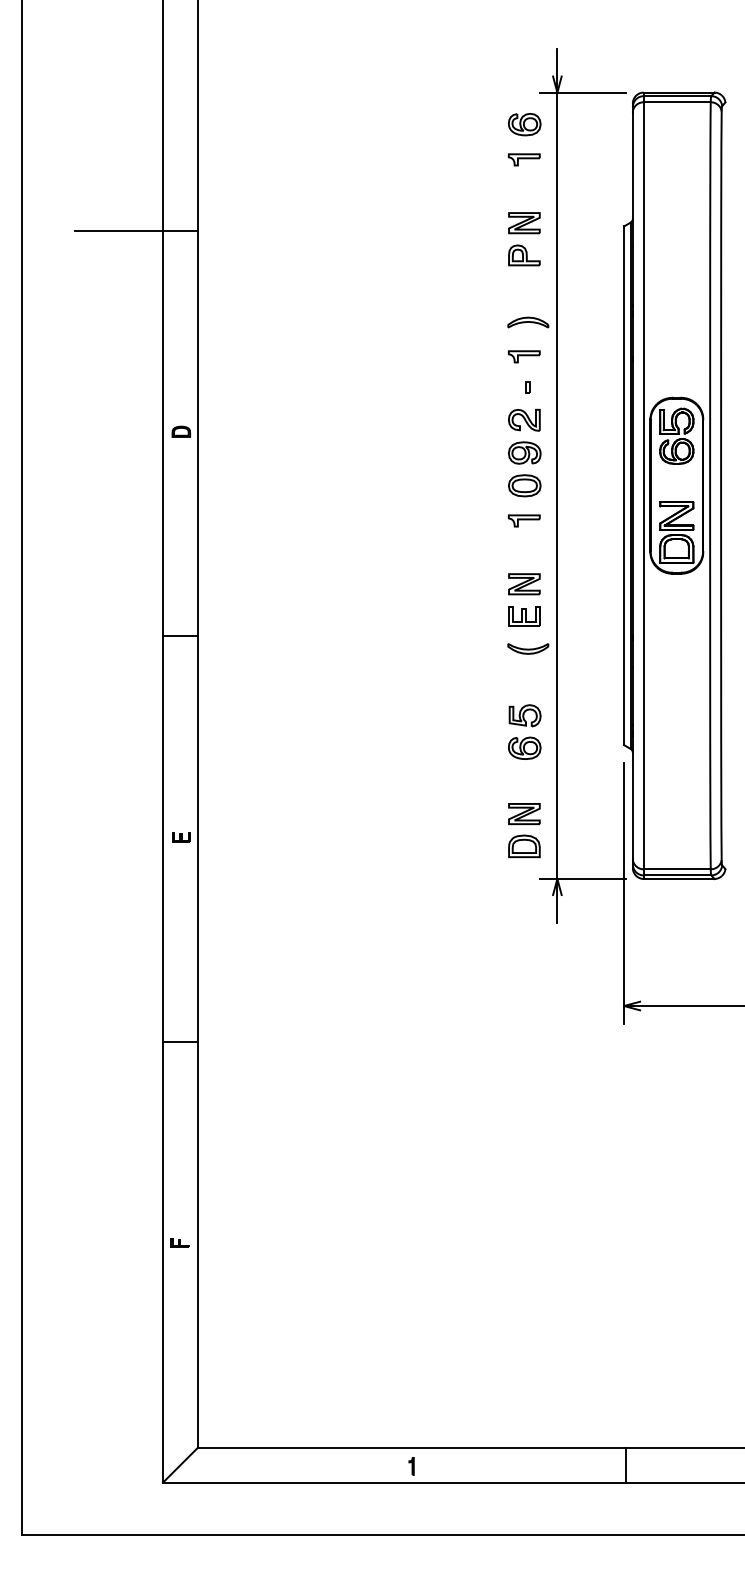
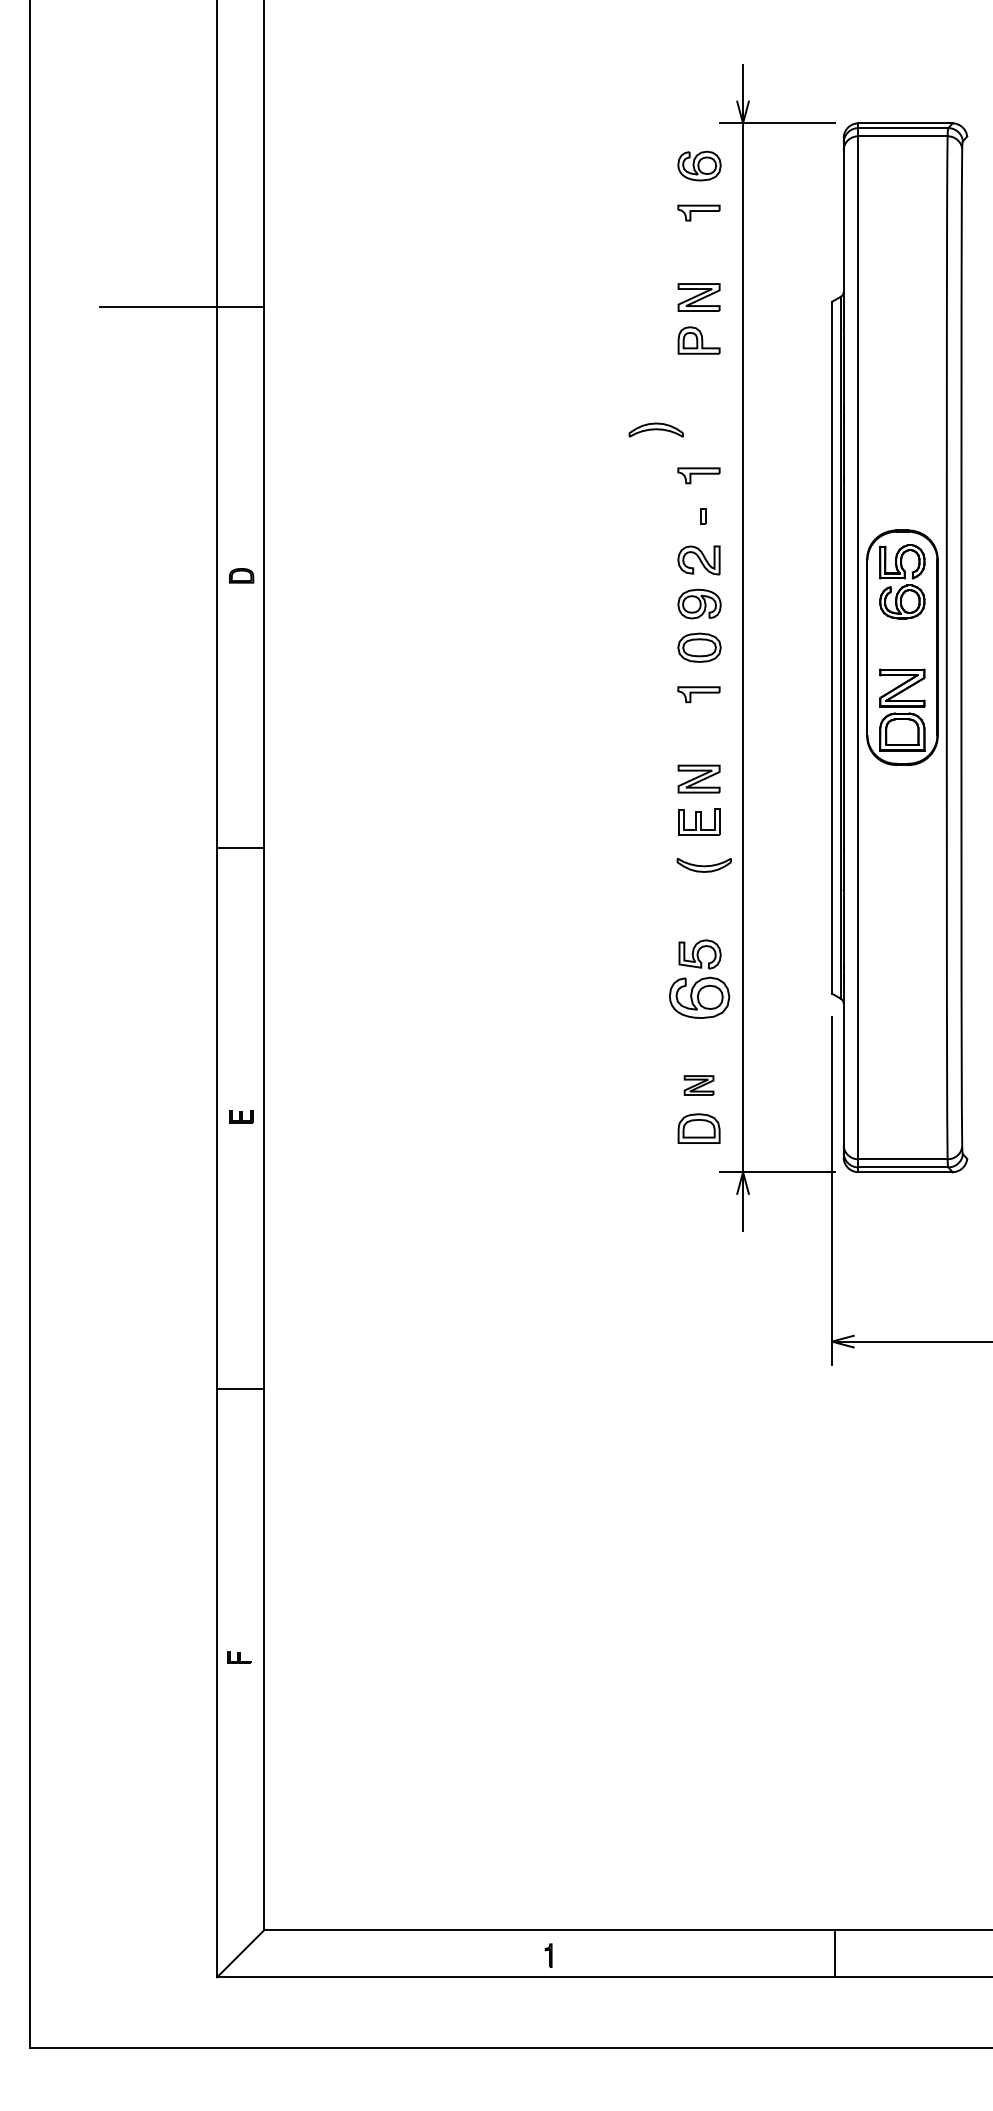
part: (527, 322) -> (655, 429), moved
part: (524, 748) -> (699, 997), size x1.4
part: (523, 813) -> (698, 1085), size x0.7

